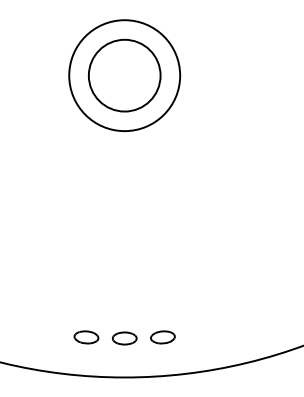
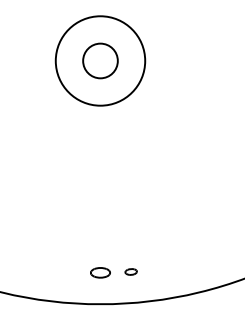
circle: (124, 75) -> (100, 60), size x0.6
part: (86, 336) -> (69, 271), removed
part: (161, 336) -> (130, 271), size x0.6

